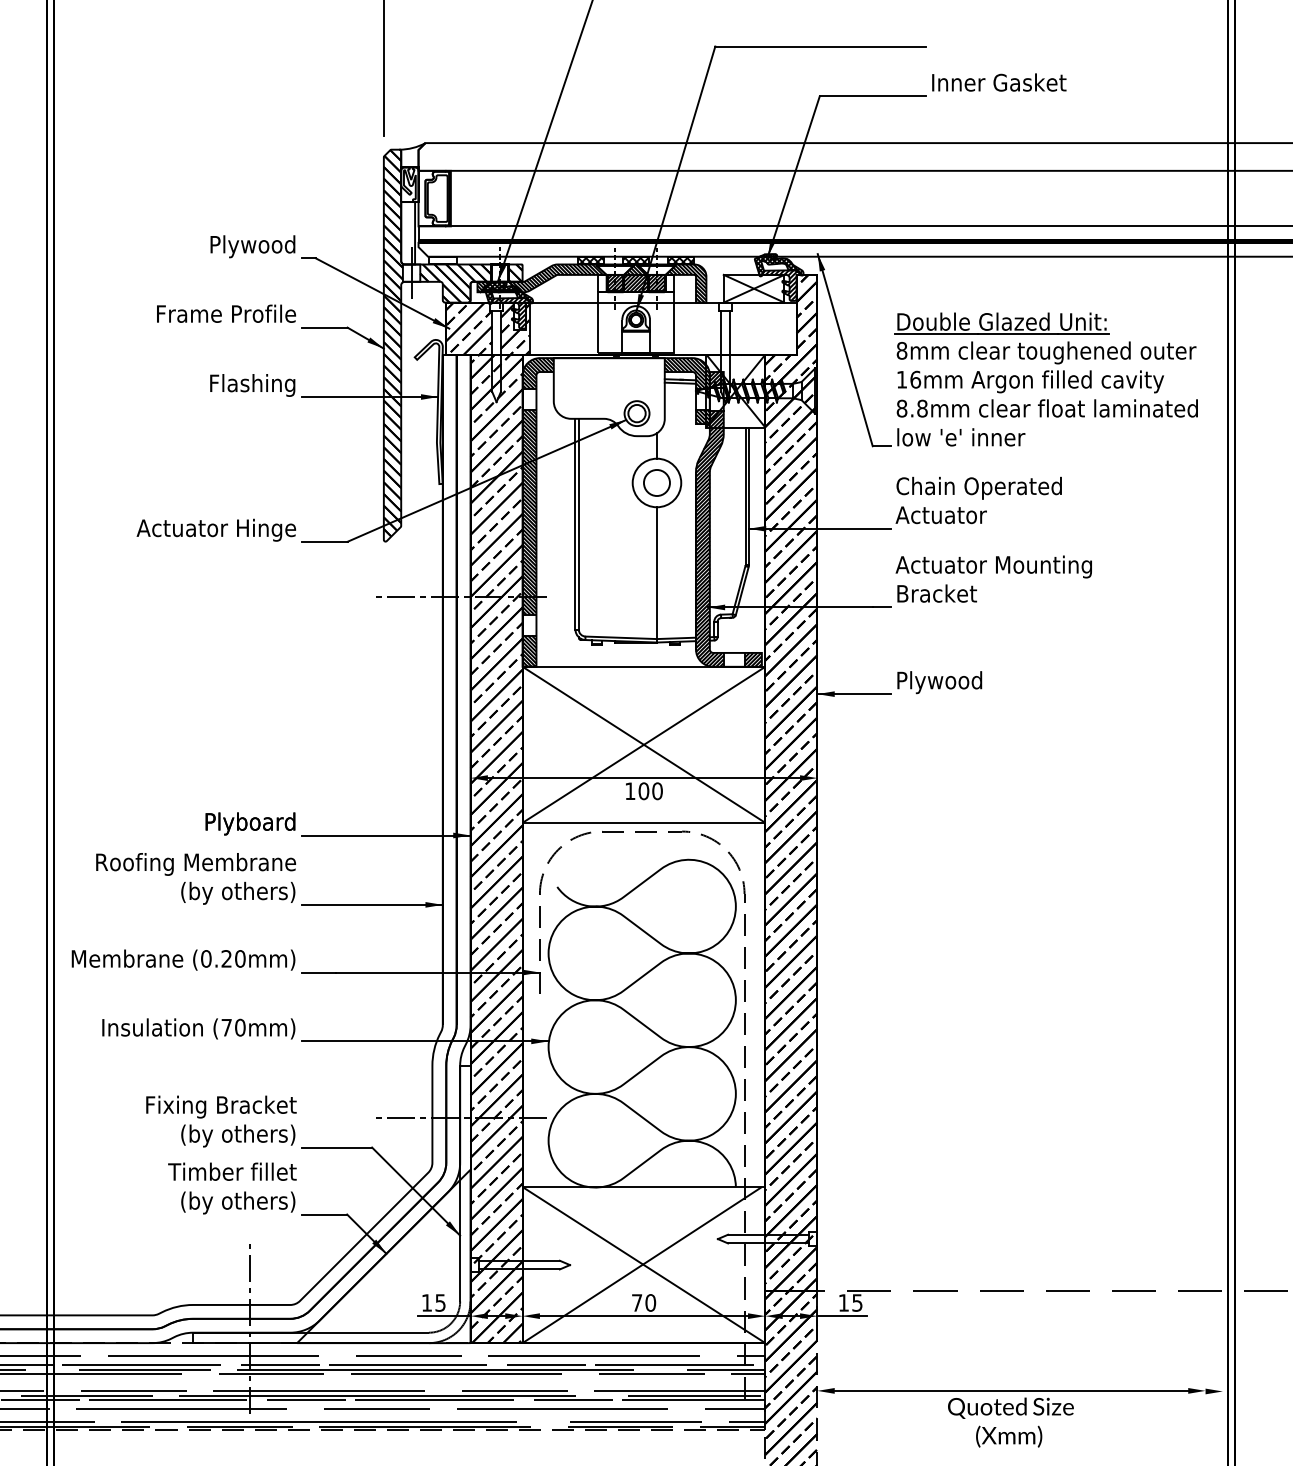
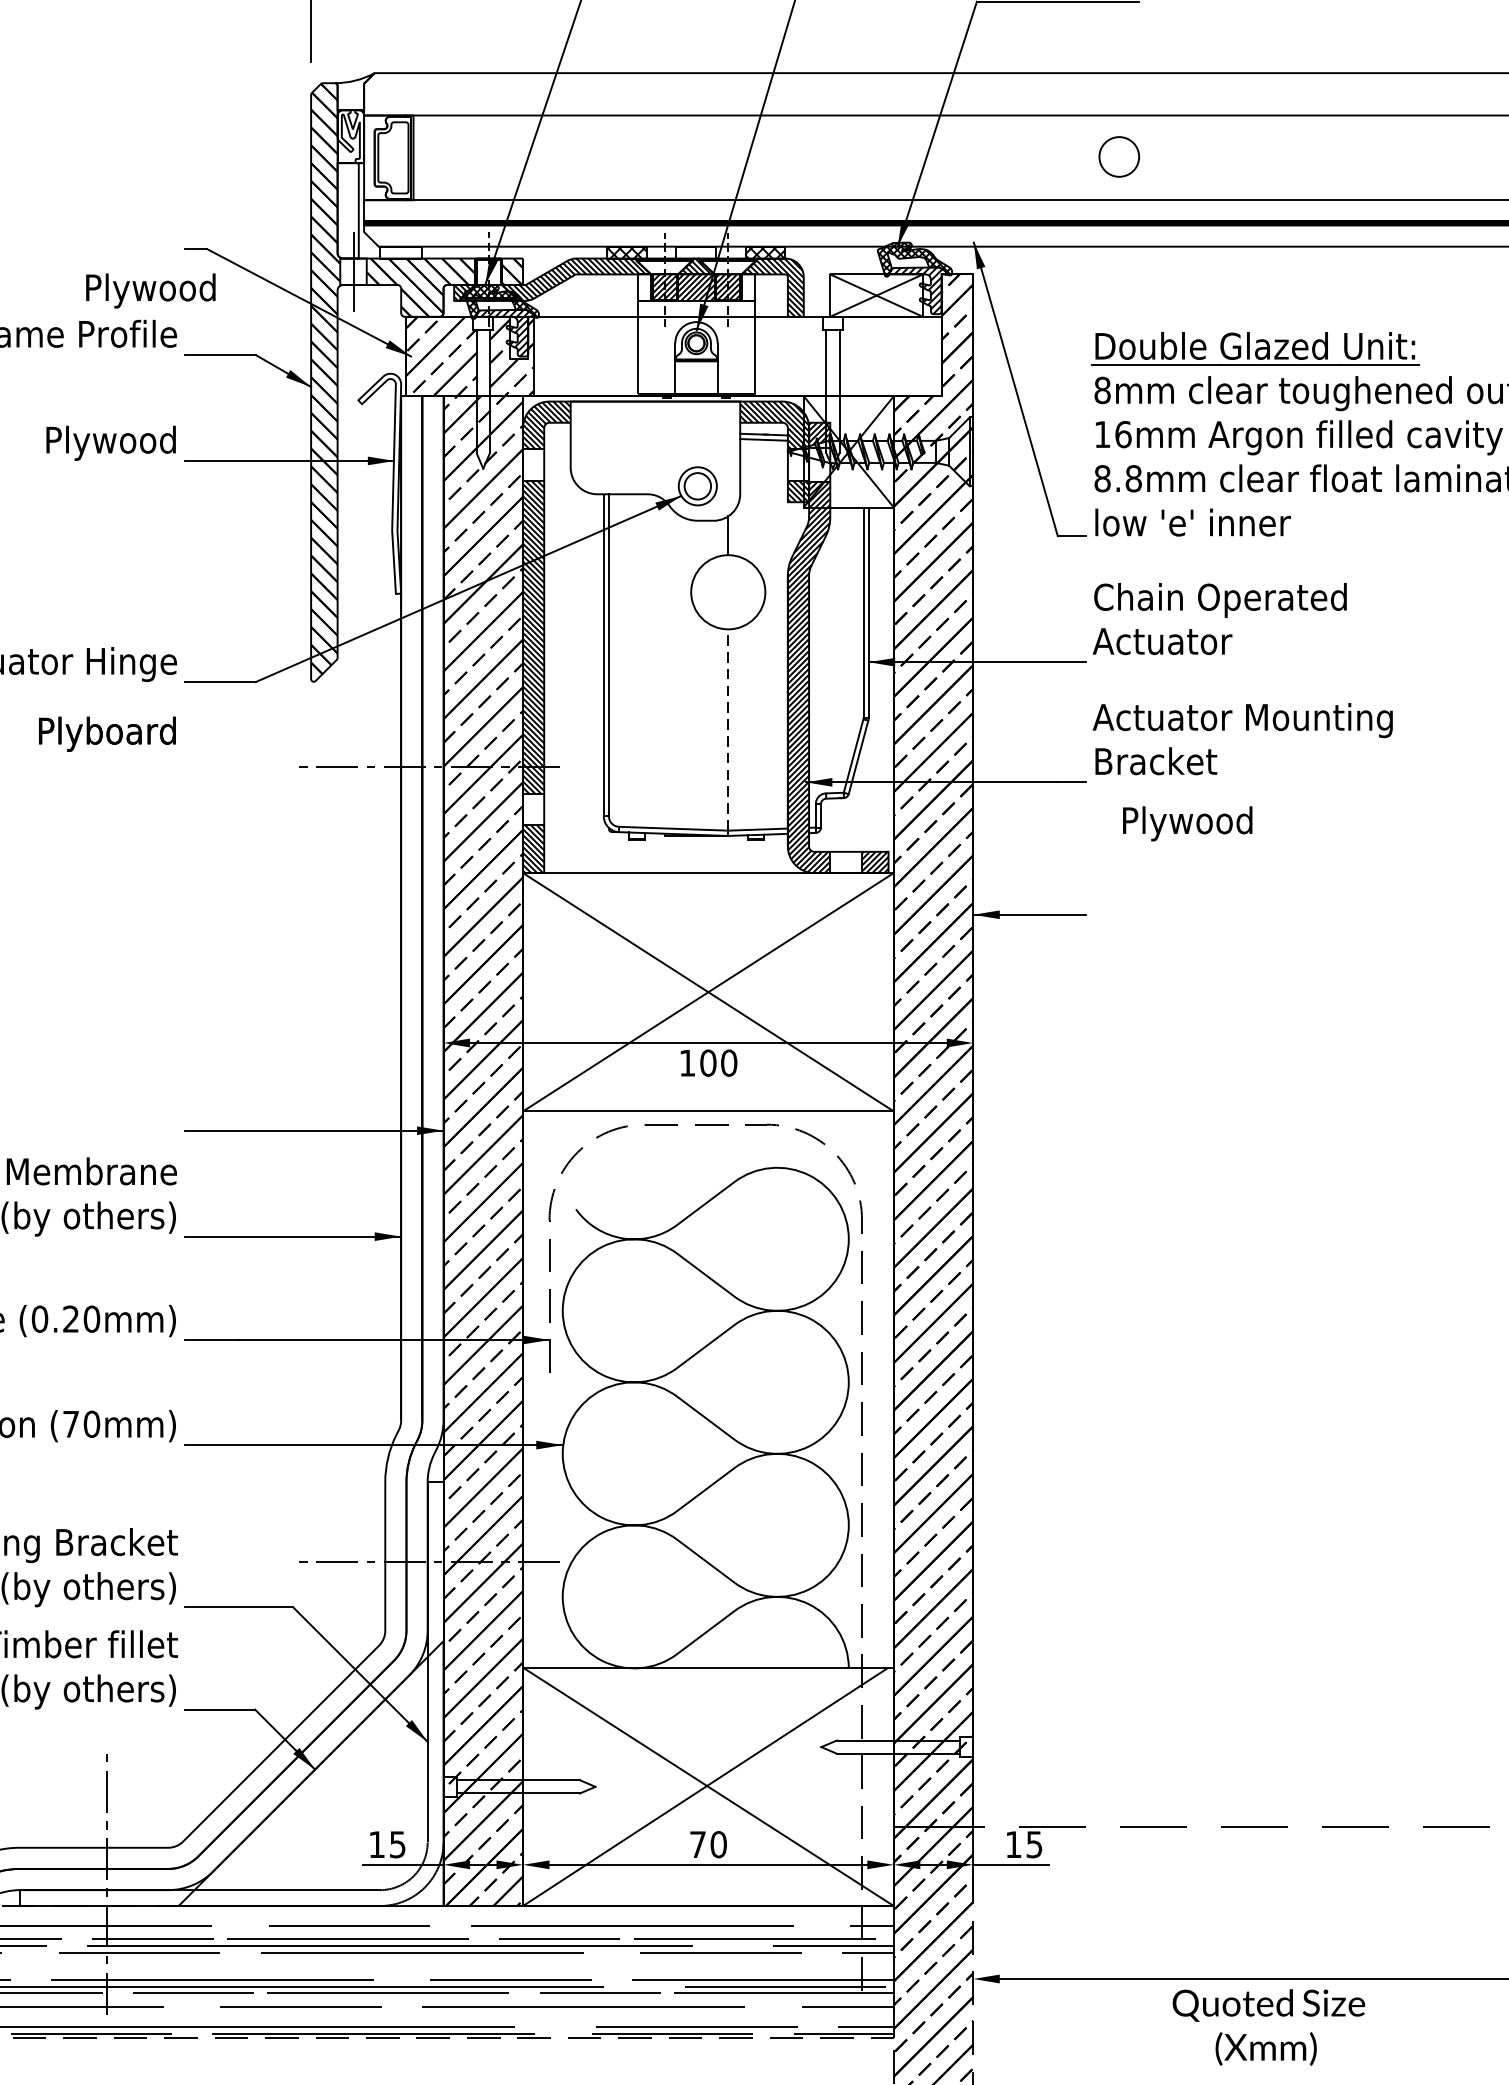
text: (252, 246) -> (150, 290), moved
hatch: (635, 260) -> (695, 252), removed
text: (252, 385) -> (110, 443), Flashing -> Plywood
circle: (656, 482) -> (1118, 156), moved
line: (656, 573) -> (727, 730), solid -> dashed
text: (939, 682) -> (1187, 823), moved
text: (250, 823) -> (107, 733), moved

